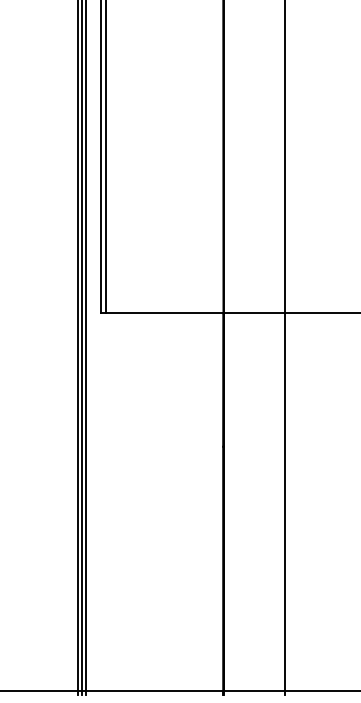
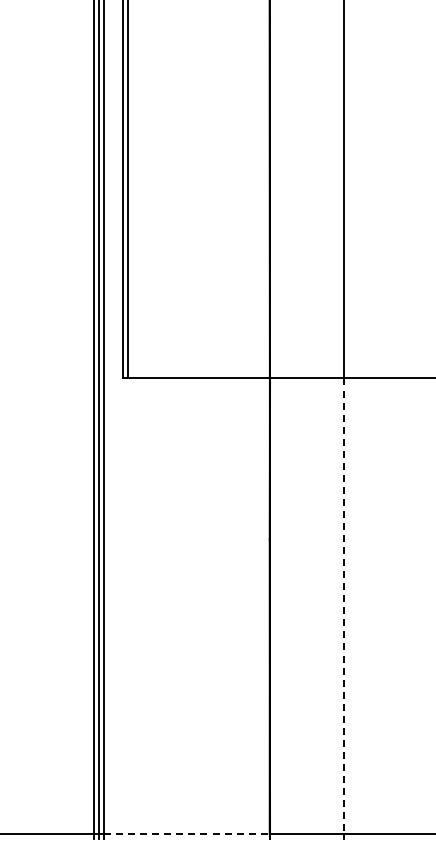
line: (285, 502) -> (344, 606), solid -> dashed
line: (154, 691) -> (186, 834), solid -> dashed

